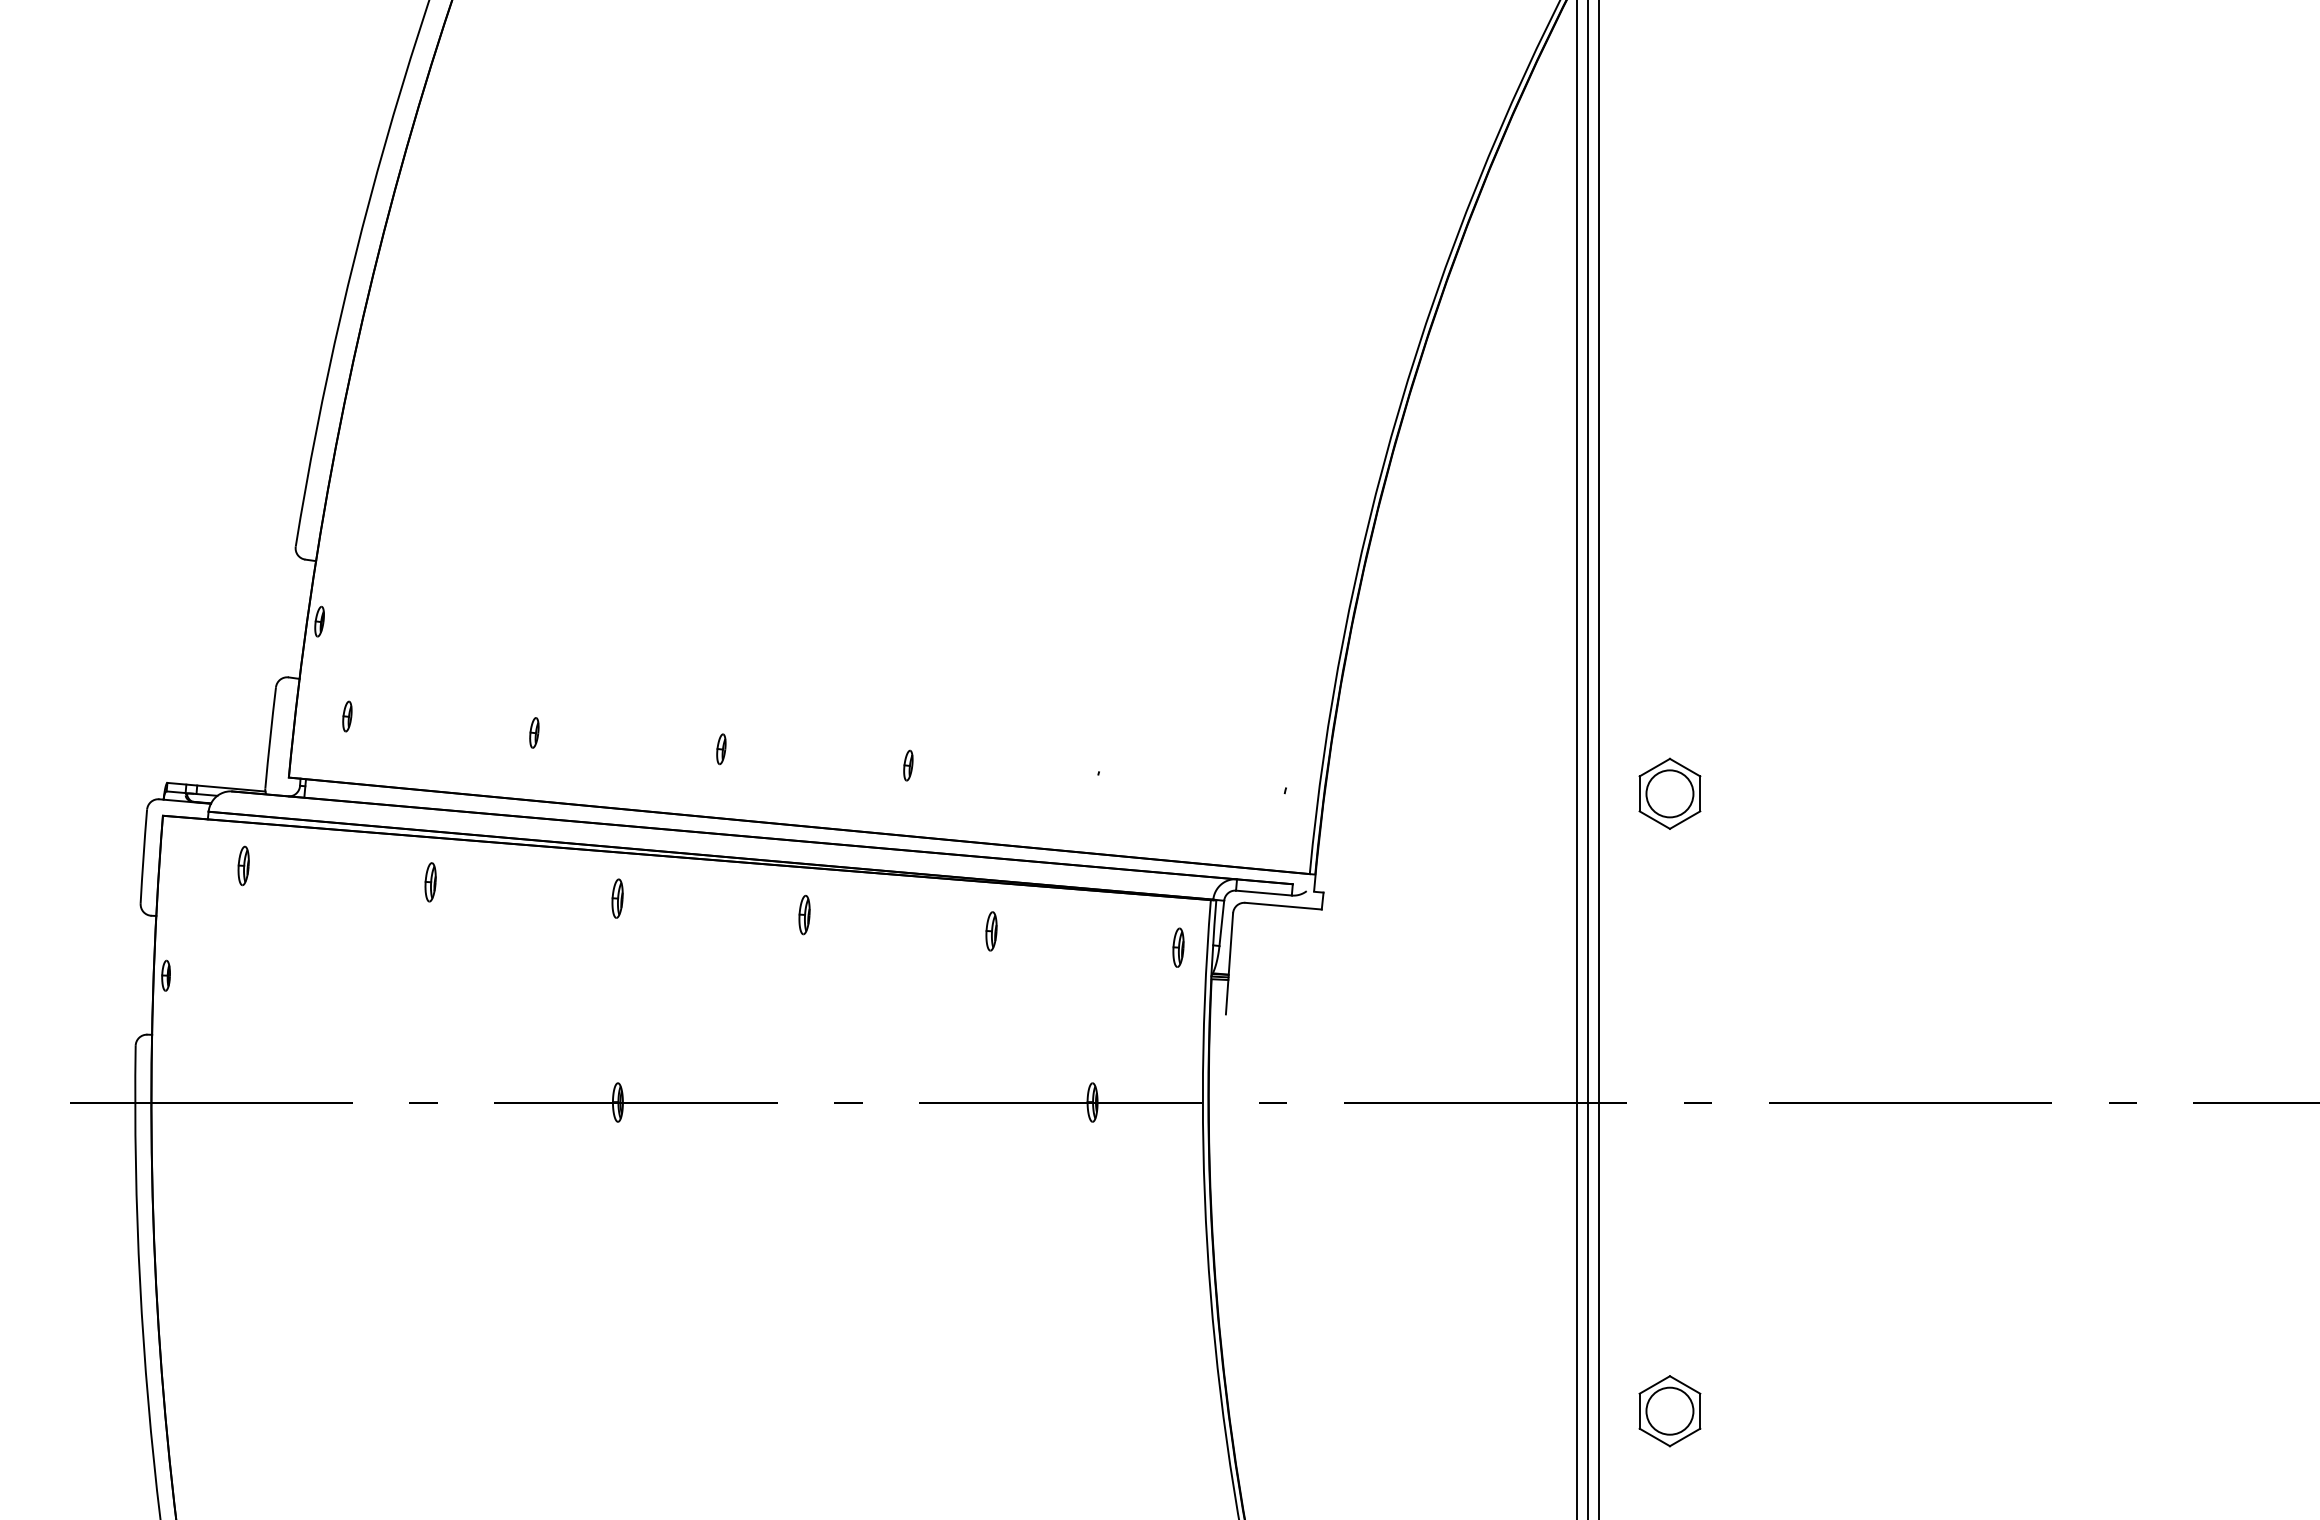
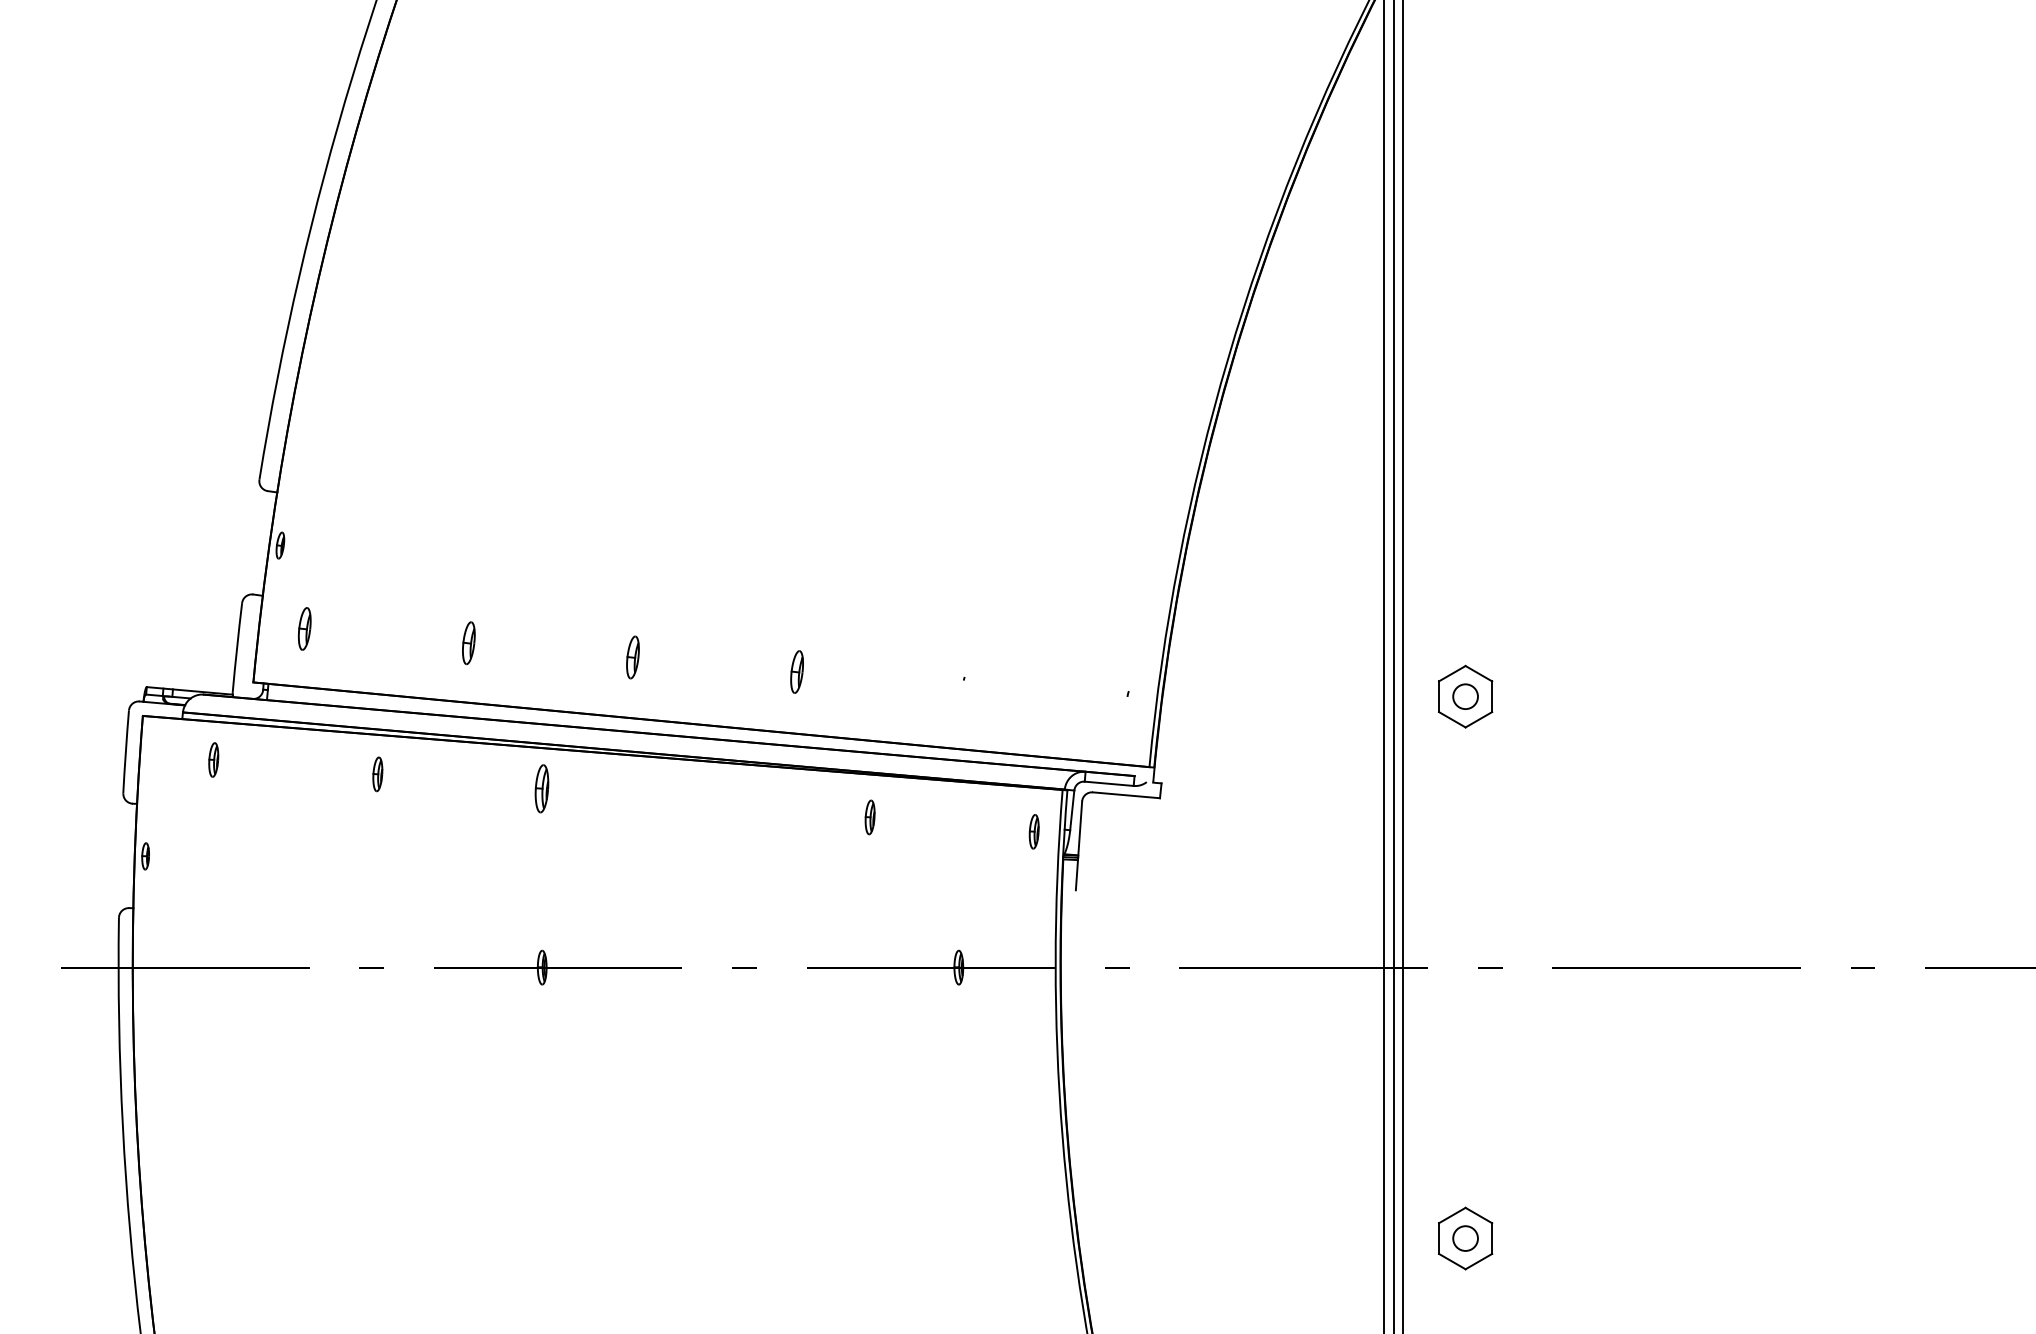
part: (347, 716) -> (304, 628), size x1.6
part: (534, 732) -> (468, 642), size x1.6
part: (721, 749) -> (633, 657), size x1.6
part: (908, 765) -> (797, 671), size x1.6
circle: (1669, 793) -> (1465, 696), size x0.6
part: (617, 898) -> (541, 788), size x1.4
part: (804, 914) -> (705, 802), removed
circle: (1669, 1410) -> (1465, 1237), size x0.6

